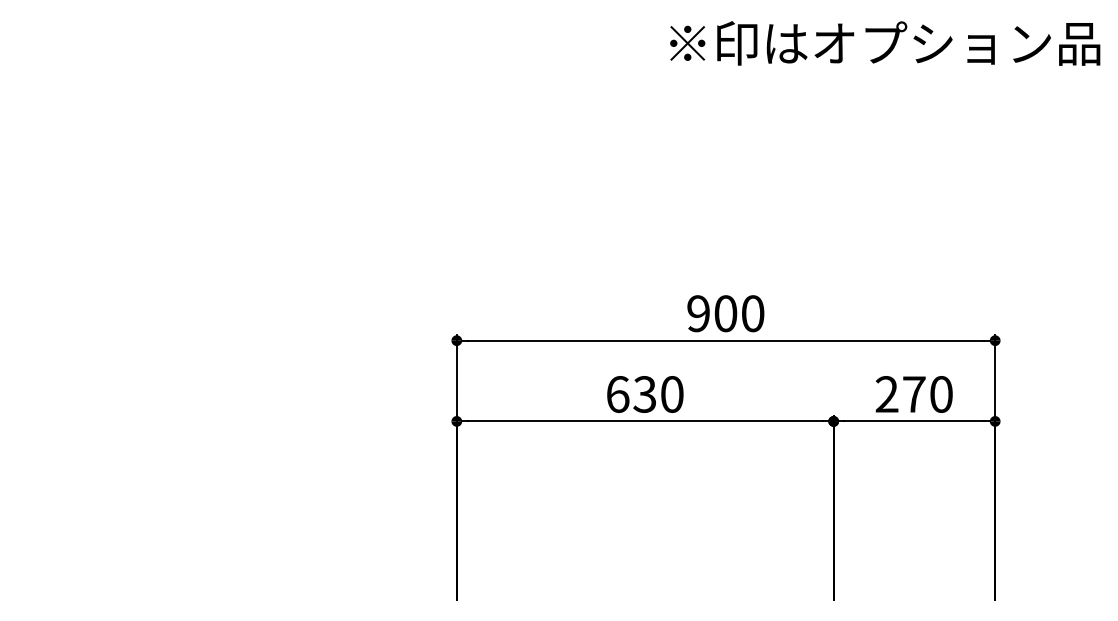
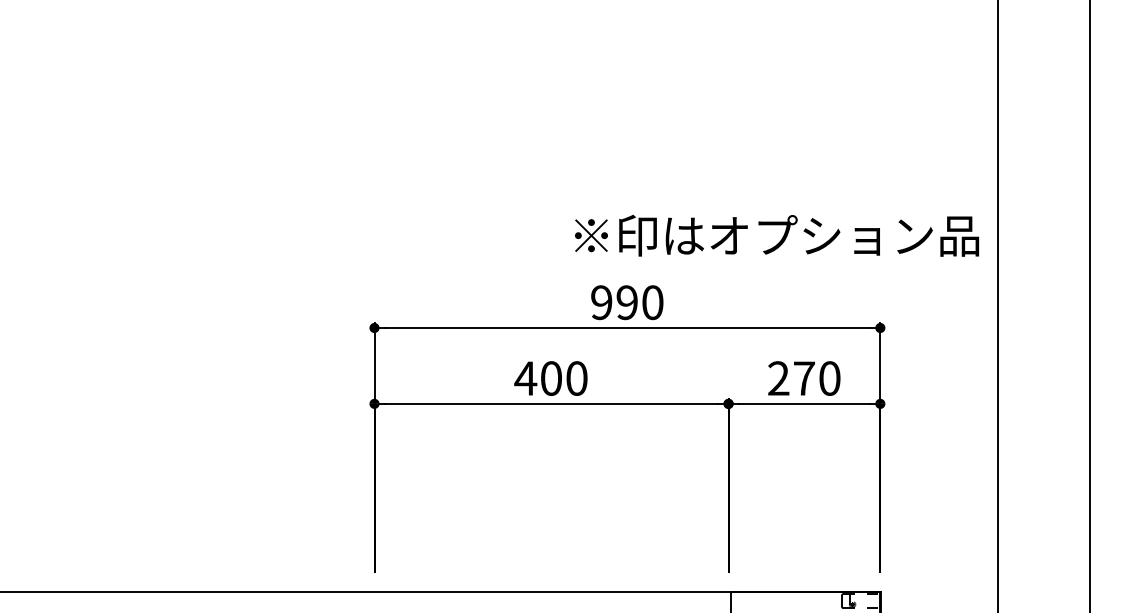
text: (884, 43) -> (776, 235), moved
text: (725, 313) -> (626, 302), 900 -> 990
text: (630, 394) -> (537, 378), 630 -> 400

